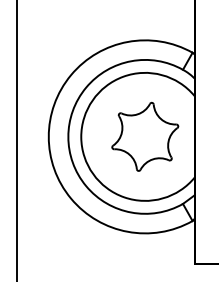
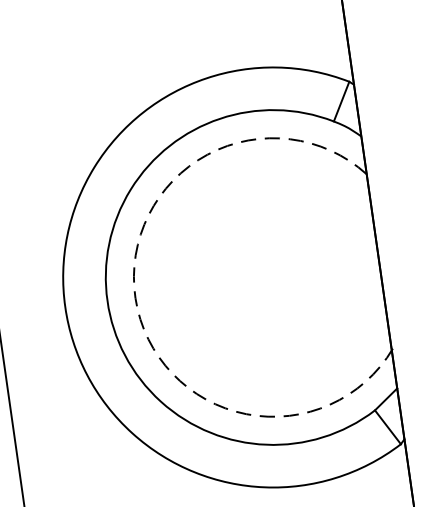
part: (145, 136) -> (273, 276), removed
arc: (81, 137) -> (135, 298), solid -> dashed

